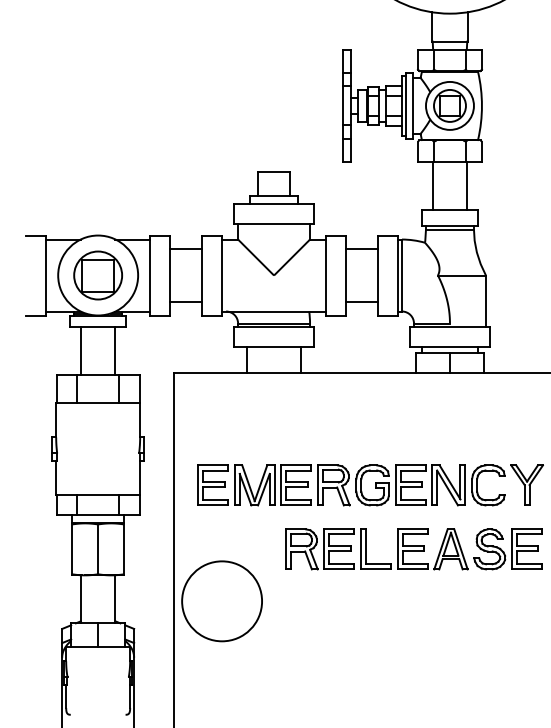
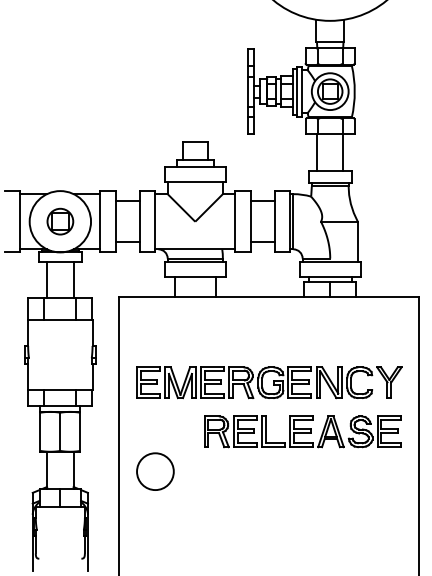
part: (98, 275) -> (60, 221), size x0.7
circle: (222, 601) -> (155, 471), size x0.6

